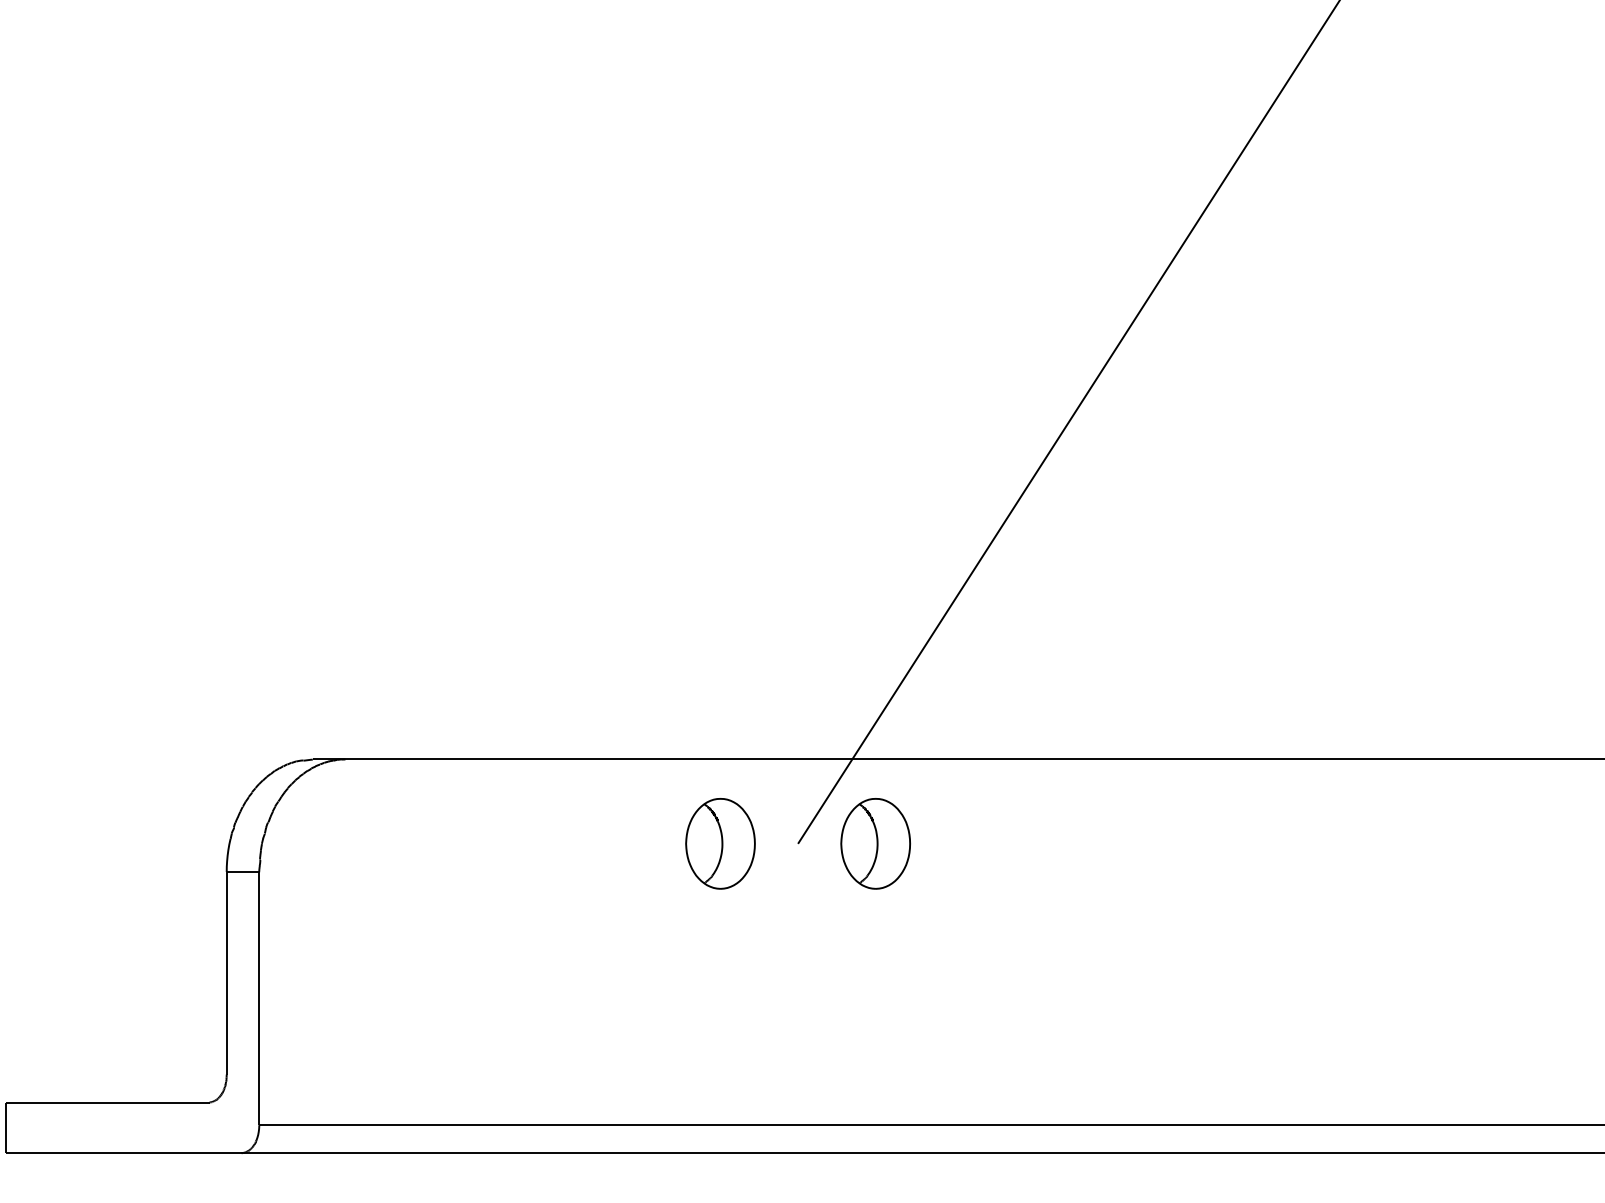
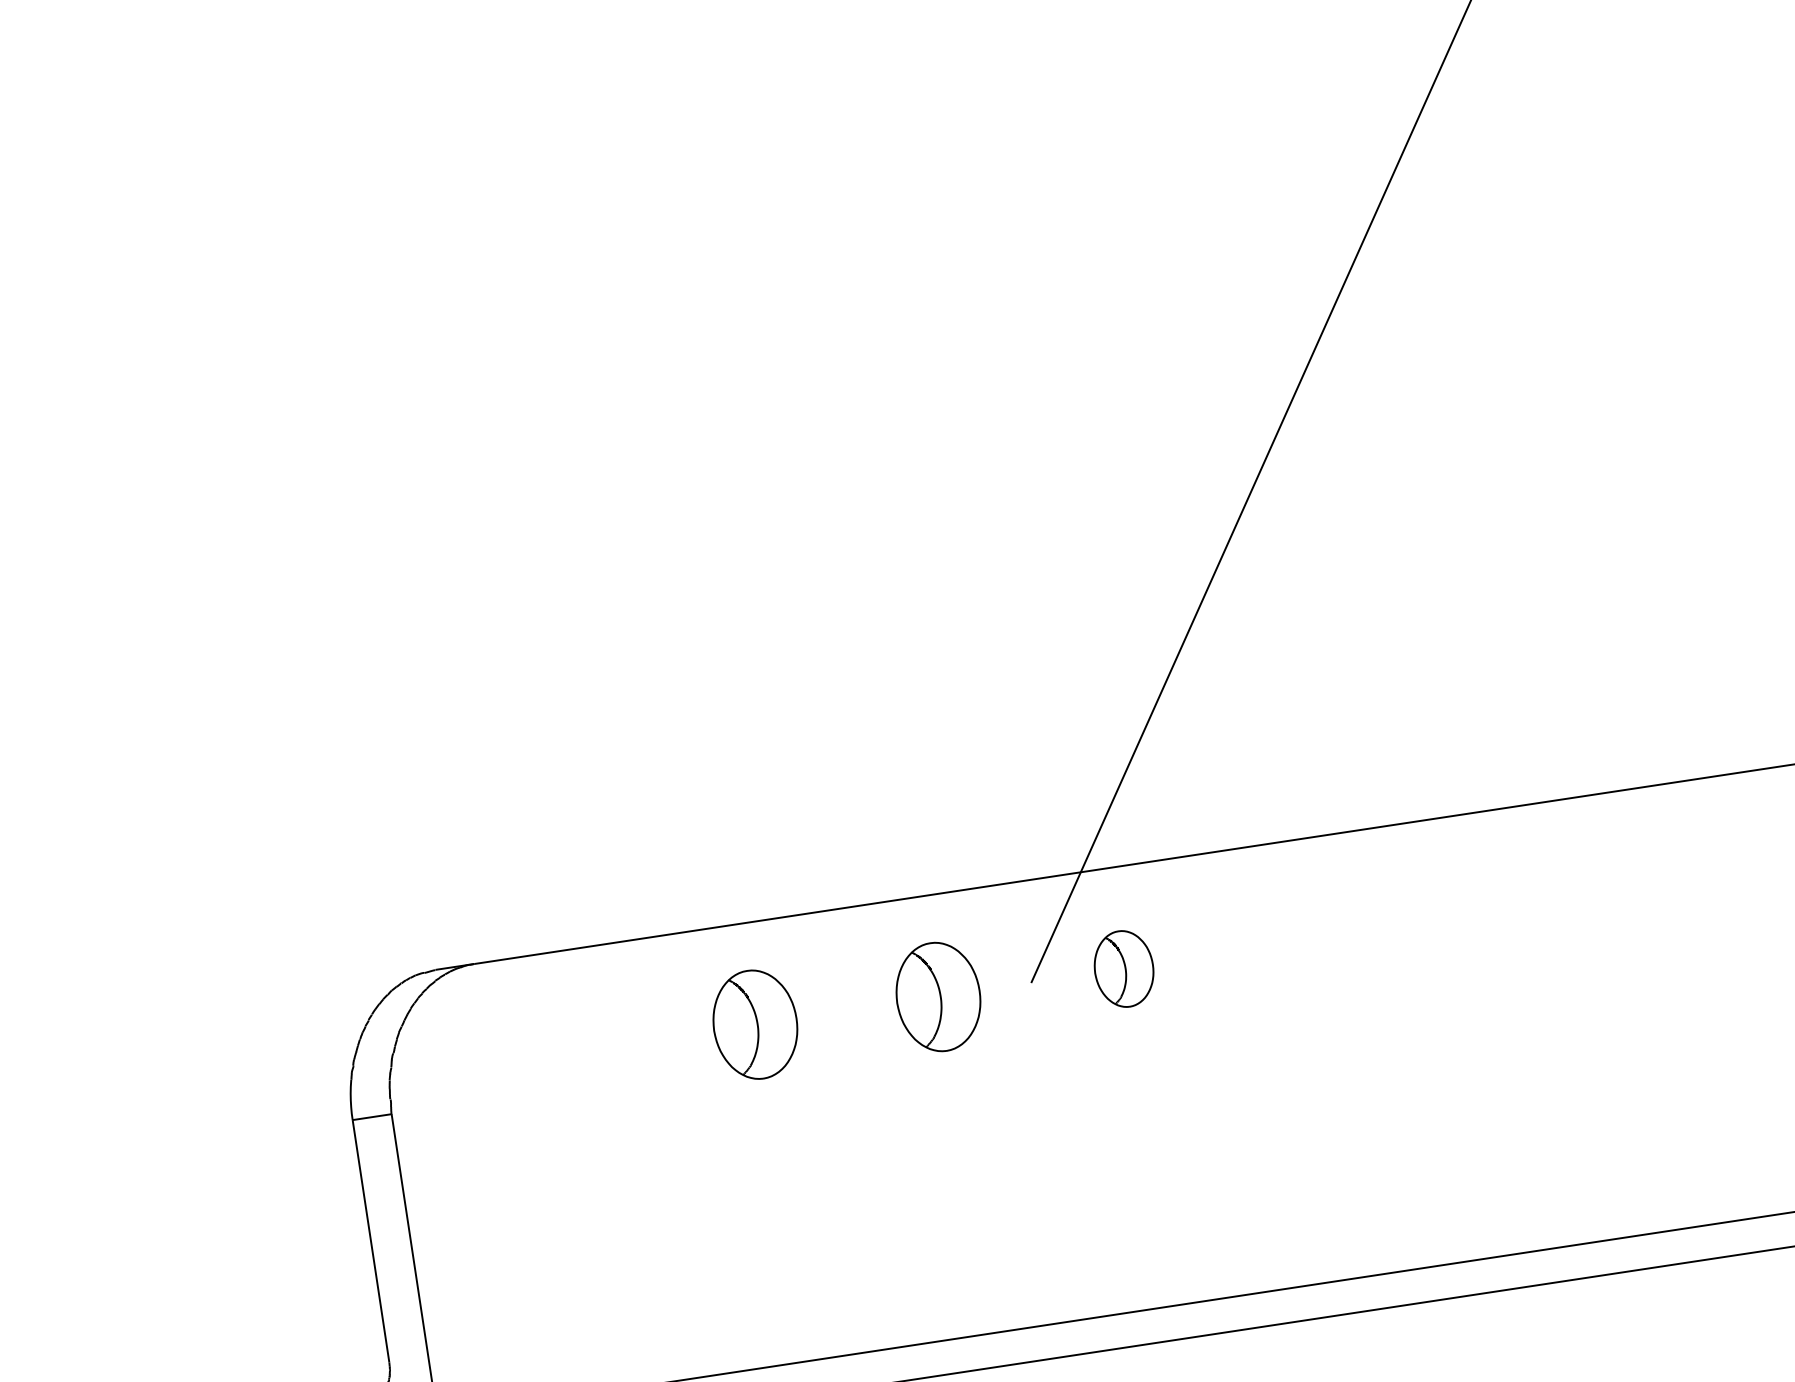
part: (567, 843) -> (755, 1024), added
part: (875, 843) -> (1123, 968), size x0.7

